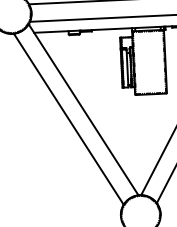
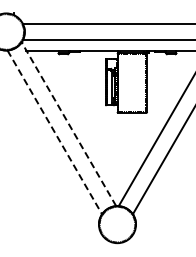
line: (83, 110) -> (68, 124), solid -> dashed
line: (68, 119) -> (54, 132), solid -> dashed

